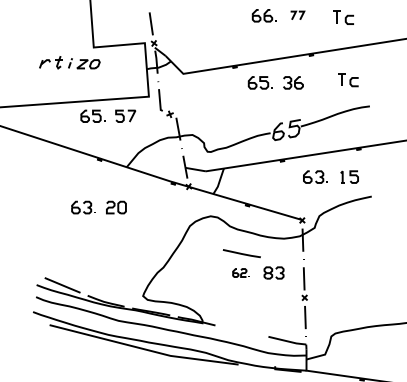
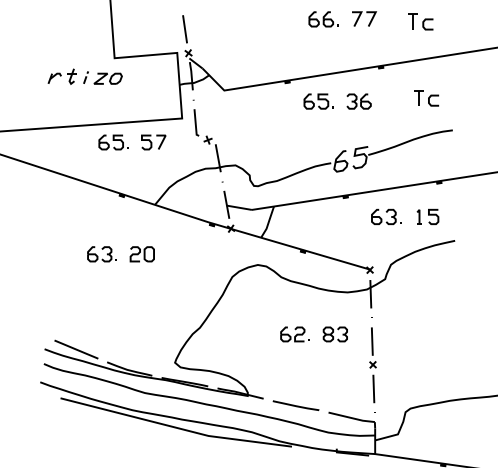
part: (297, 15) -> (364, 18), size x1.43
line: (241, 253) -> (295, 405), moved
part: (240, 273) -> (294, 334), size x1.43

